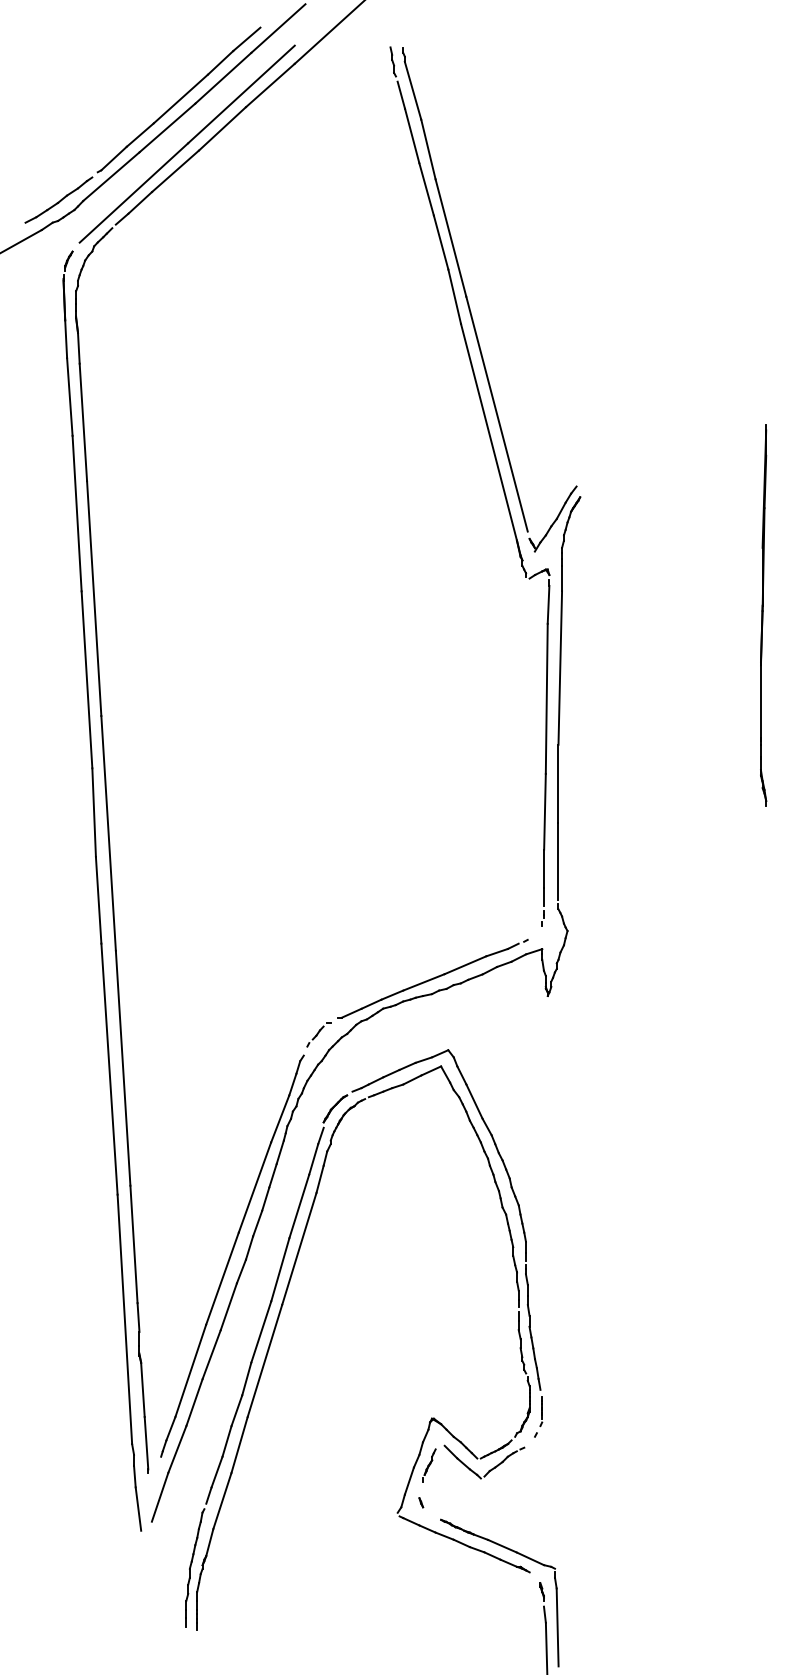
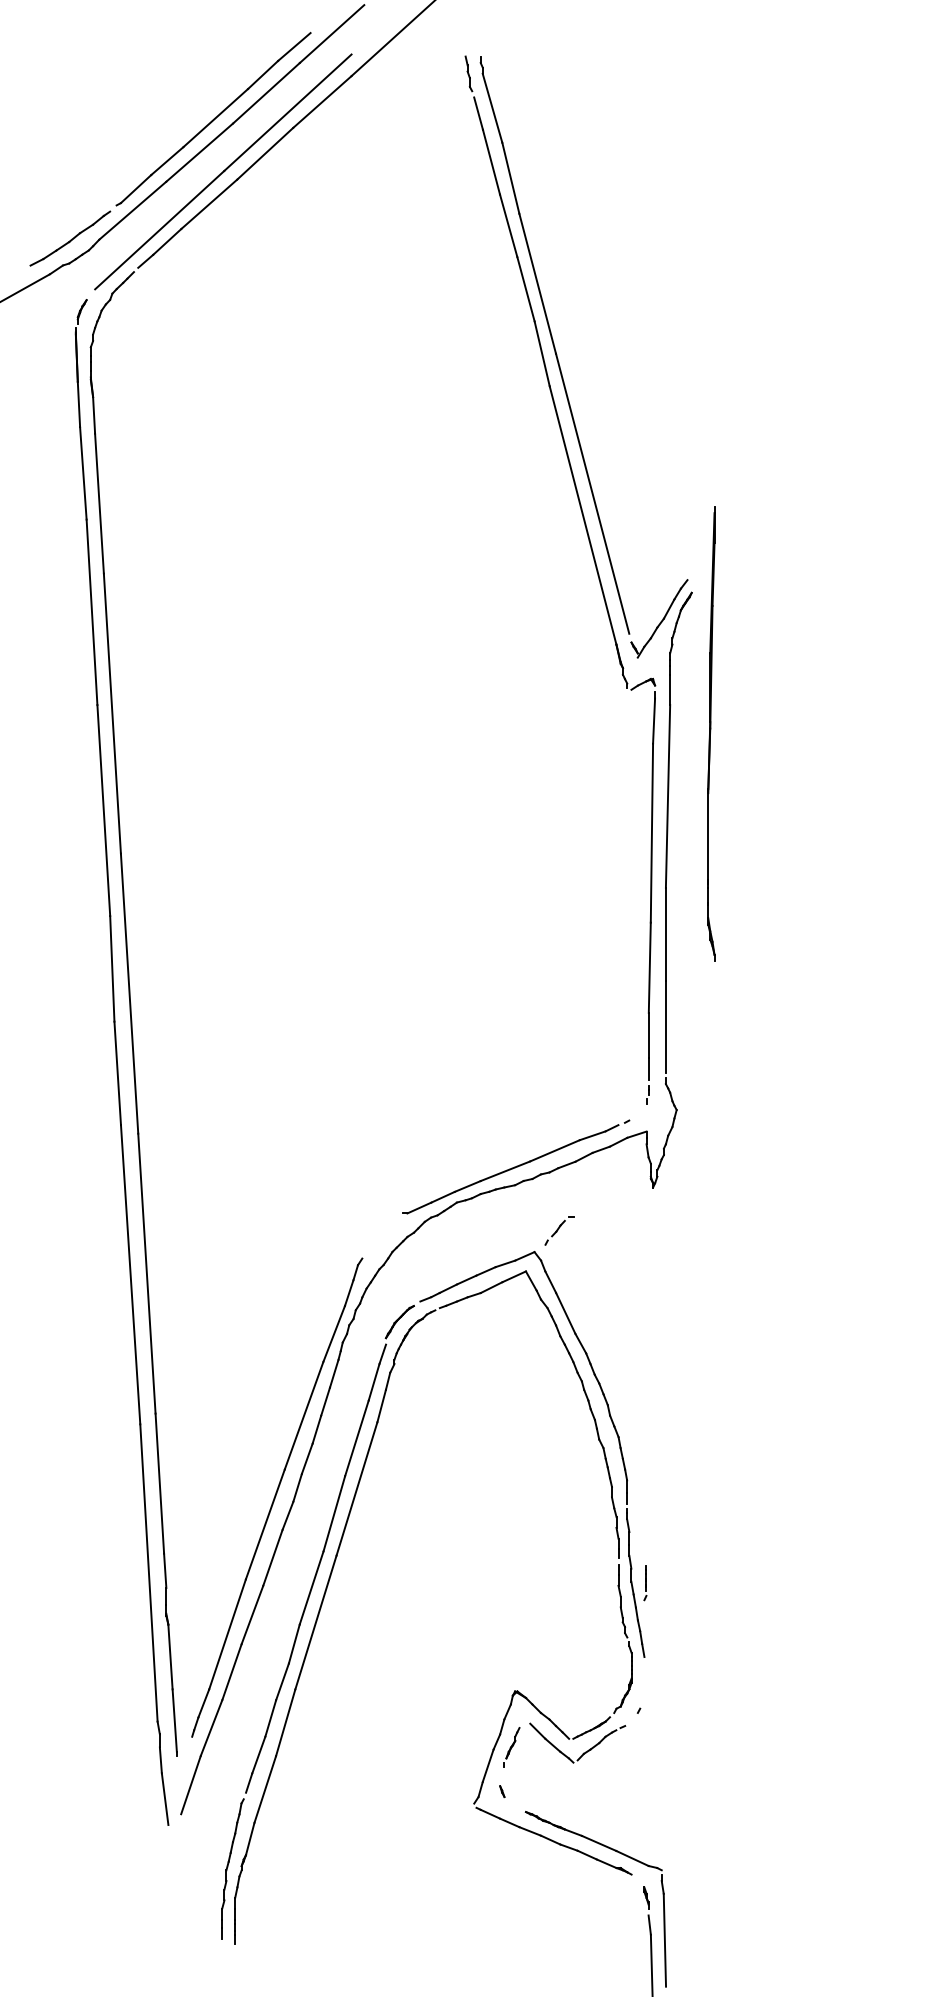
part: (763, 615) -> (711, 733), moved
part: (319, 1034) -> (559, 1230), moved
part: (541, 1412) -> (645, 1583), moved

